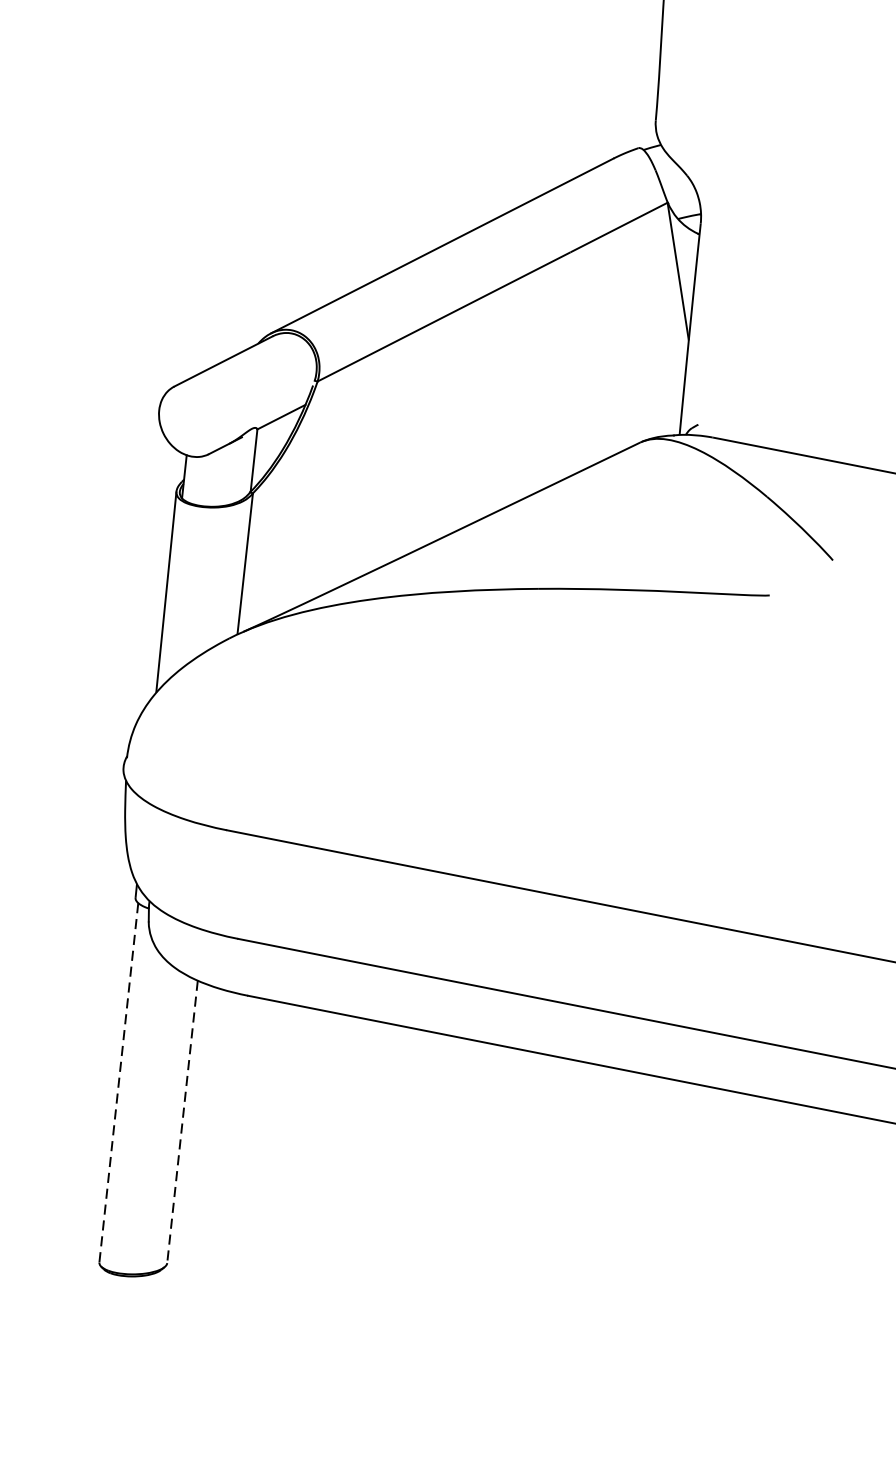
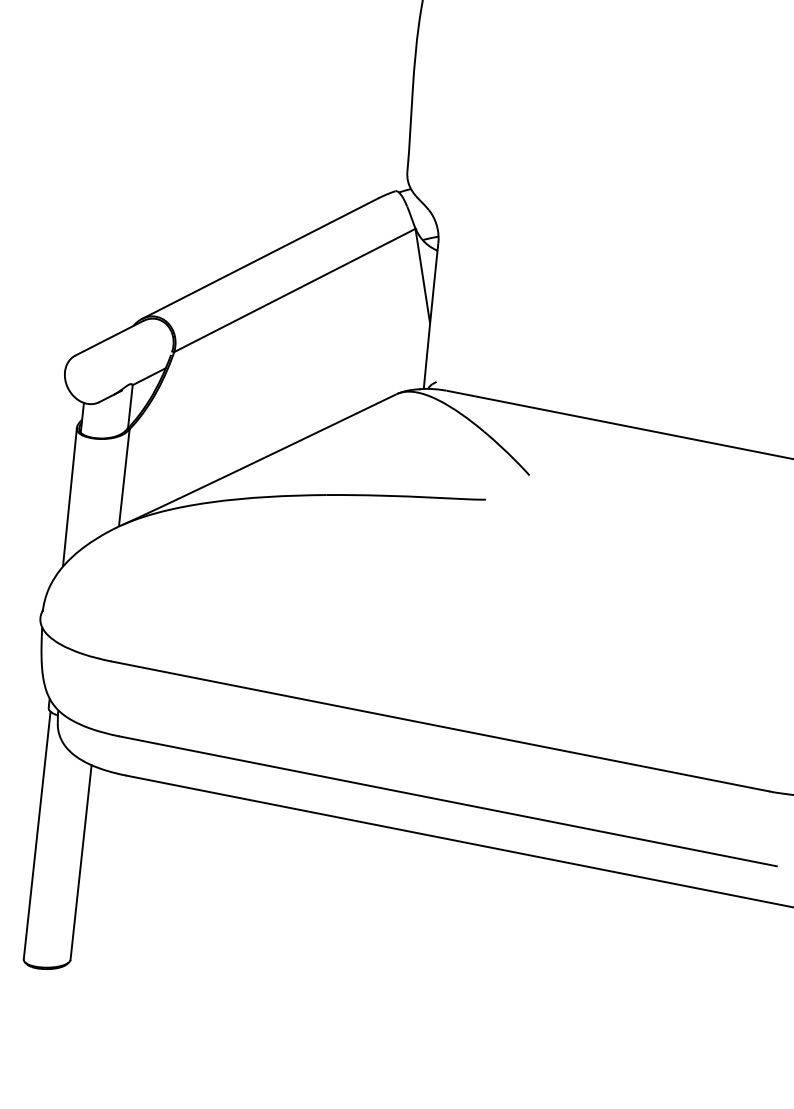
line: (119, 1082) -> (37, 835), dashed -> solid
line: (183, 1121) -> (81, 862), dashed -> solid

